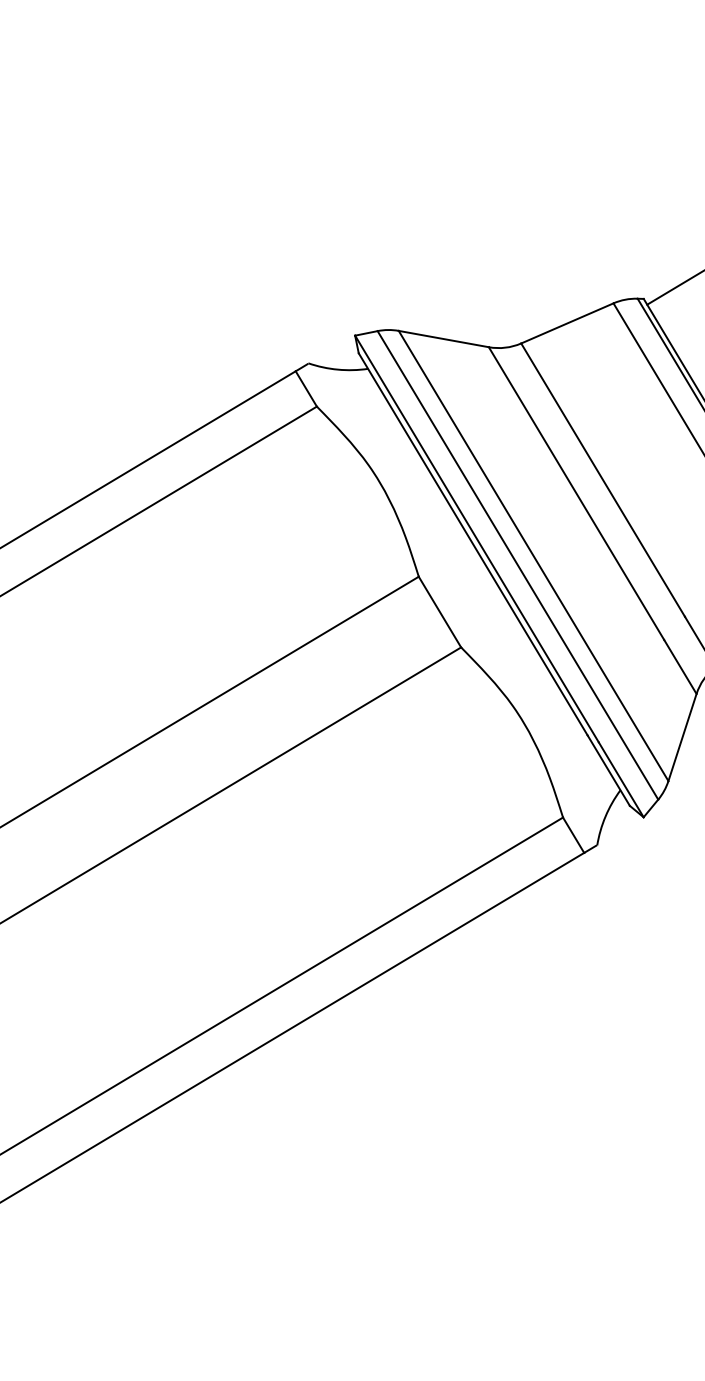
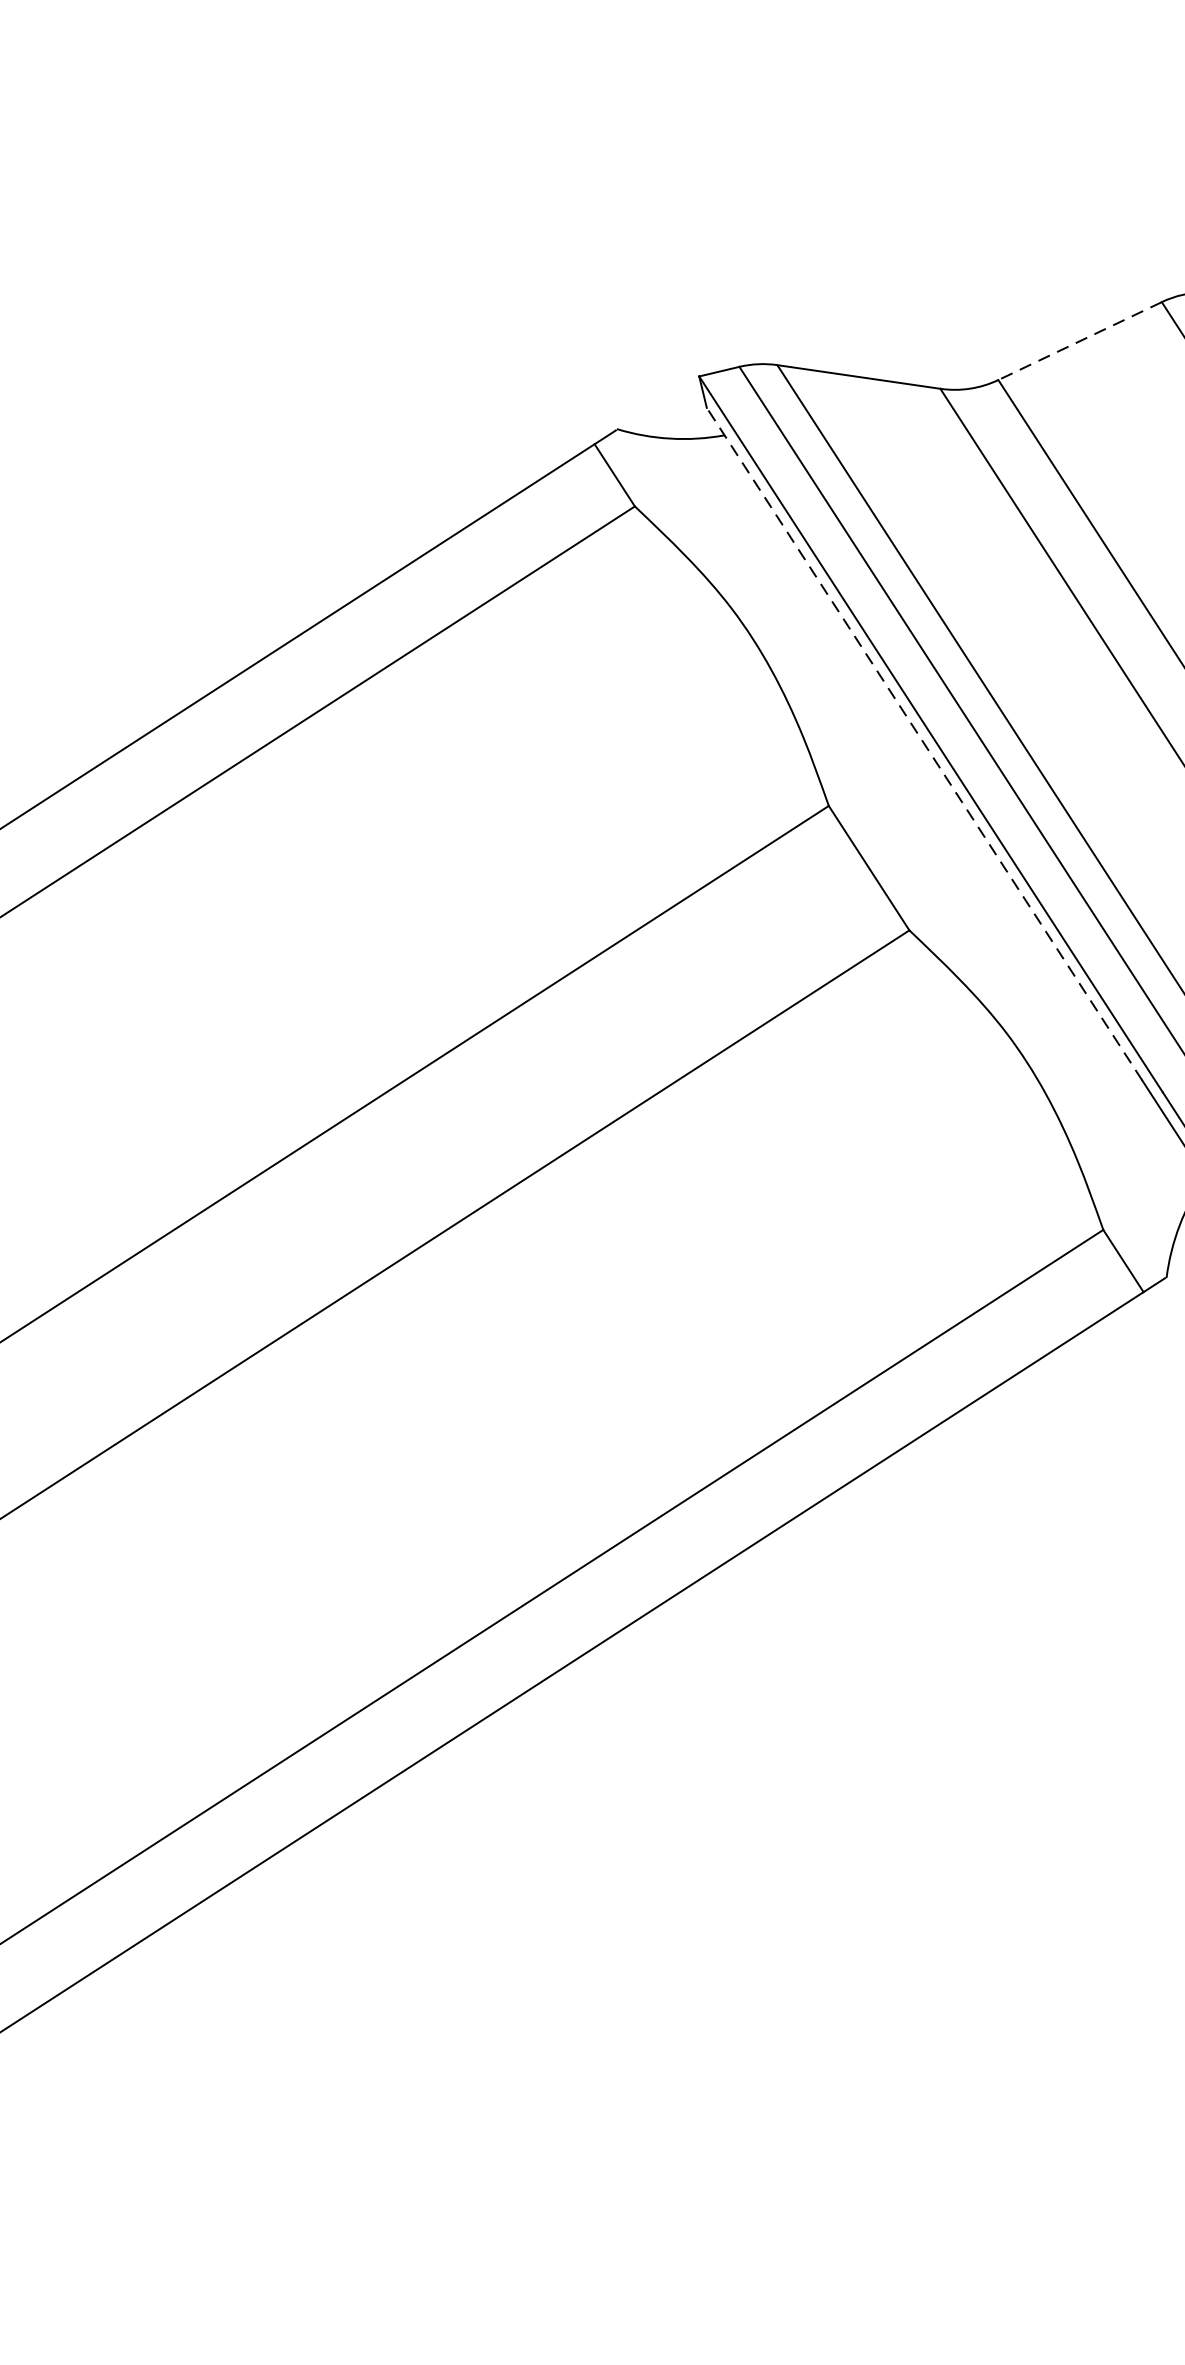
line: (566, 323) -> (1078, 341), solid -> dashed
line: (473, 544) -> (925, 744), solid -> dashed

